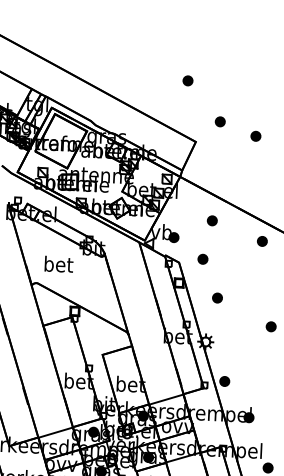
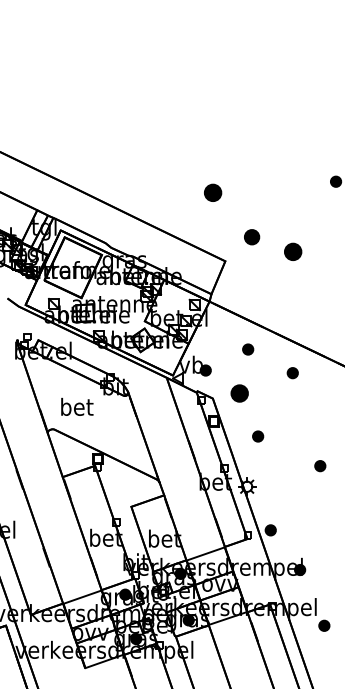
part: (188, 80) -> (213, 192), size x1.6
part: (219, 122) -> (251, 237), size x1.4
part: (255, 136) -> (292, 251), size x1.6
part: (262, 241) -> (292, 373), moved
part: (202, 259) -> (239, 393), size x1.6

